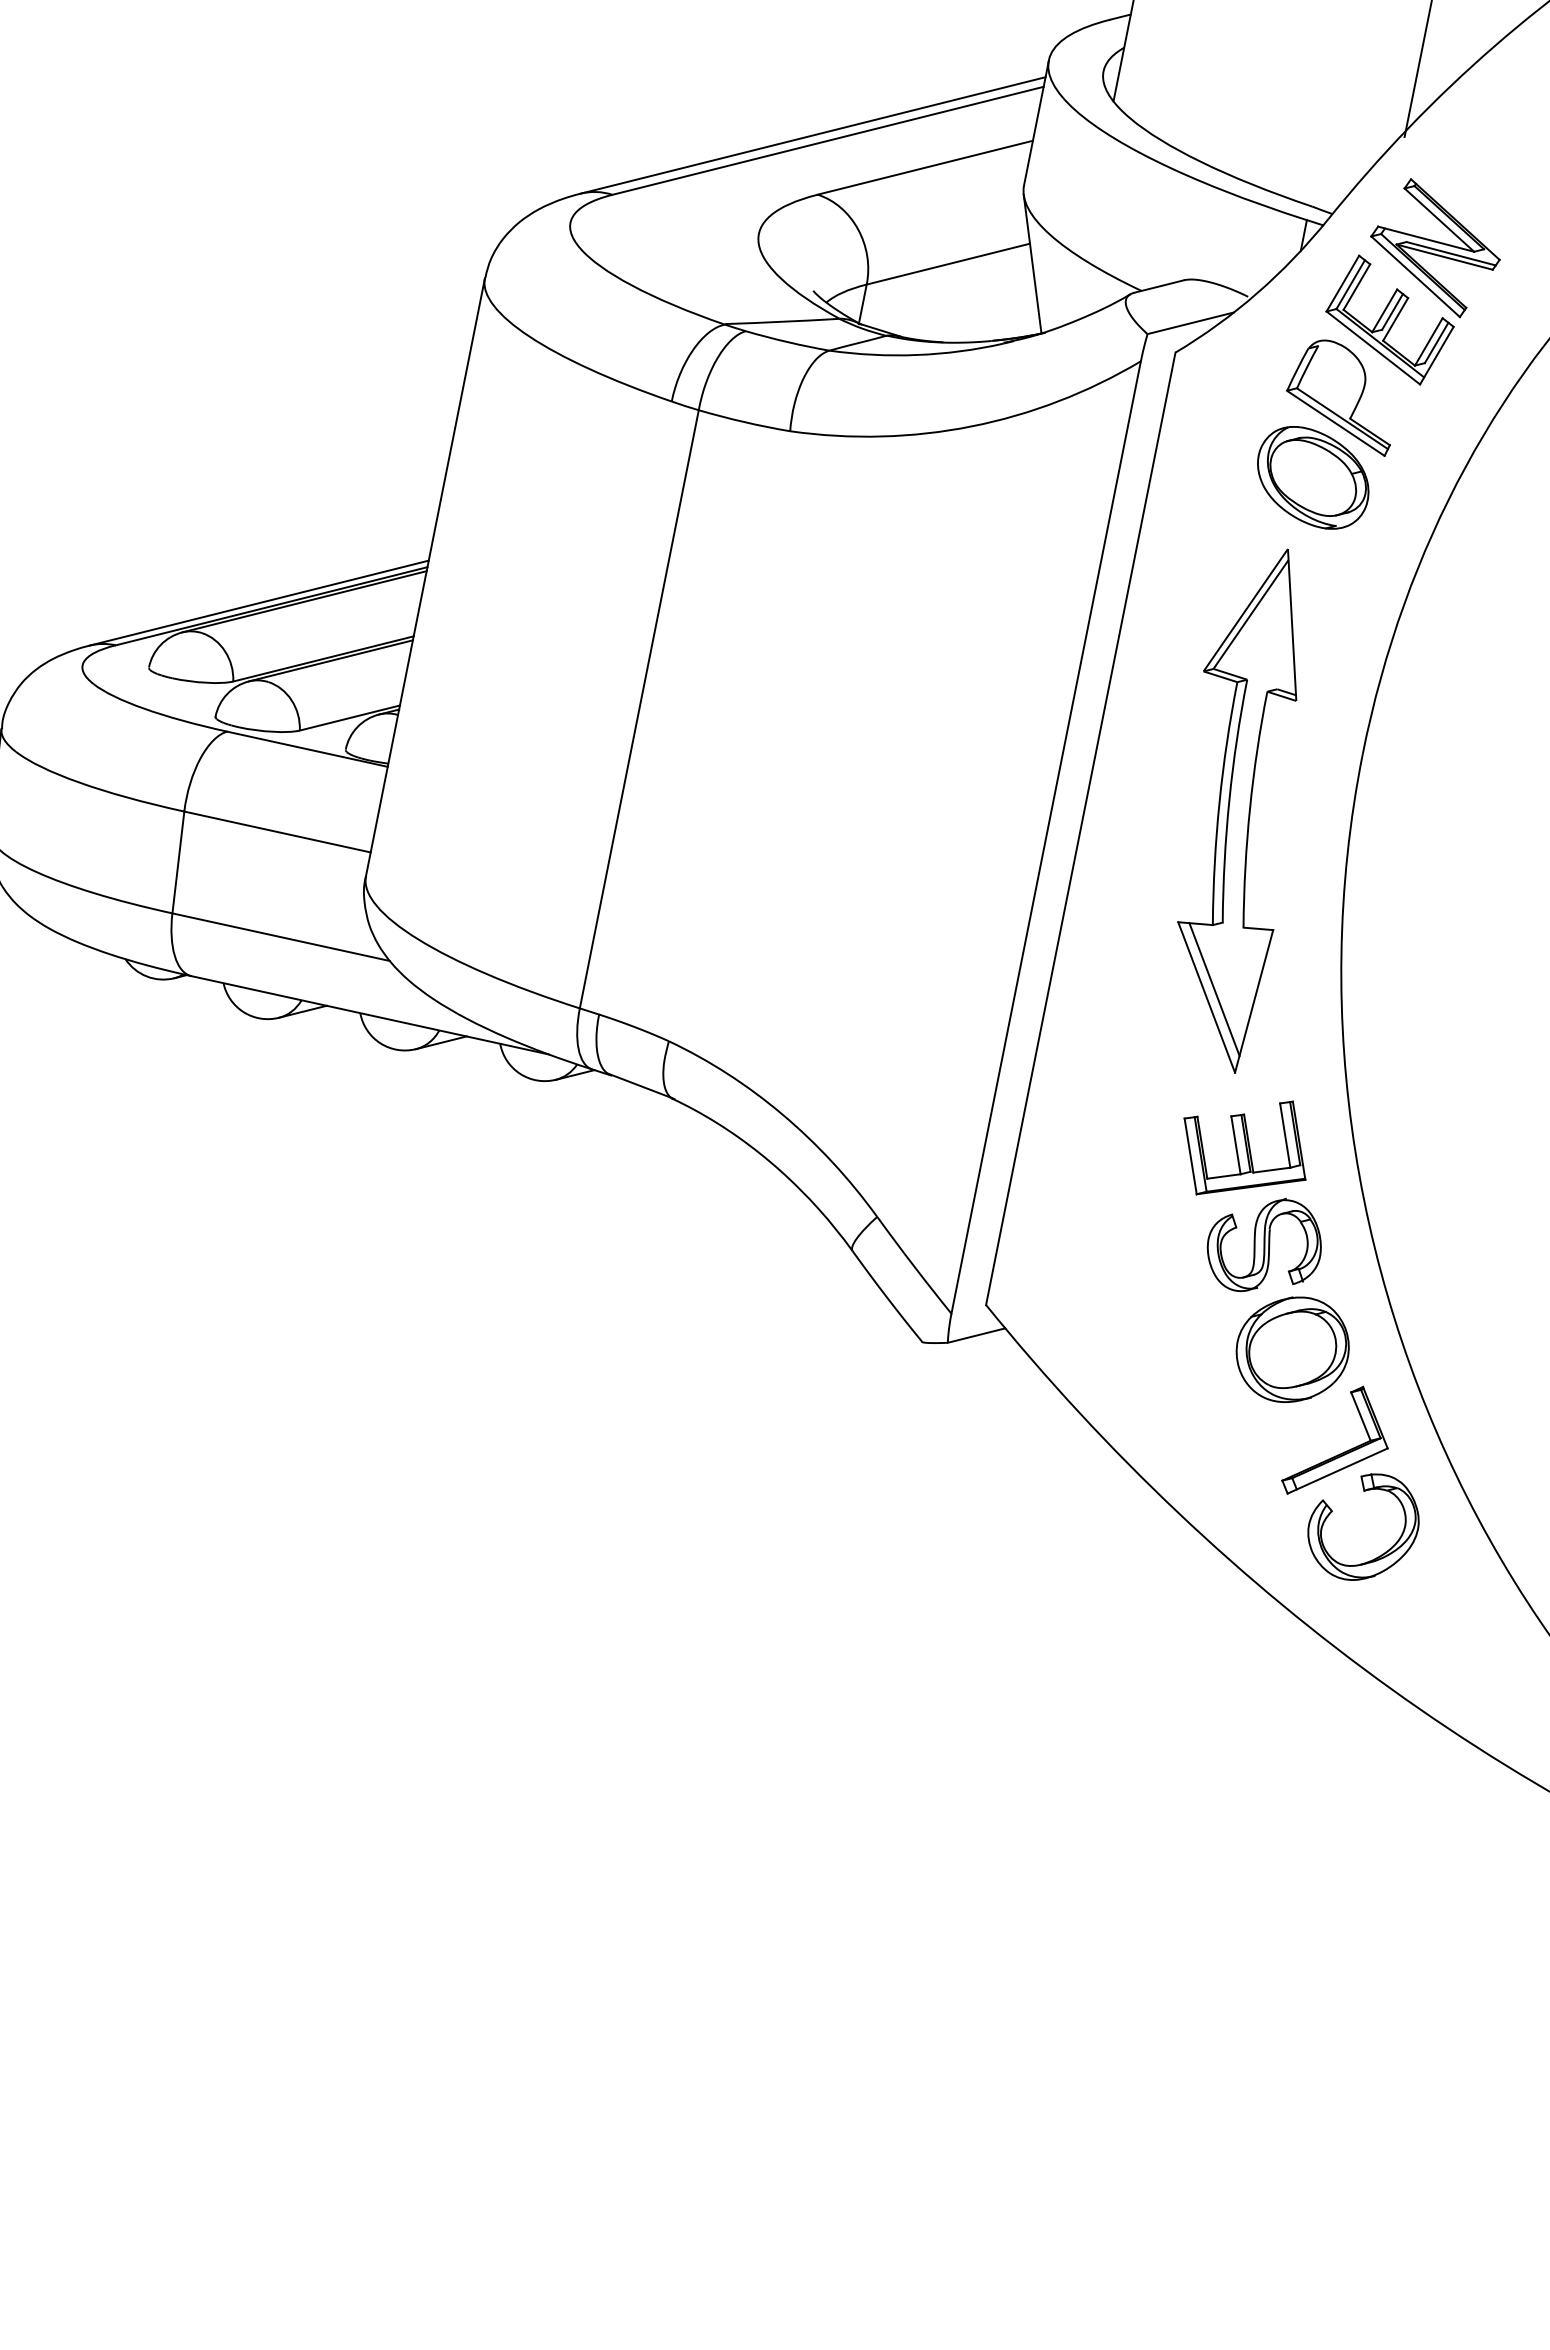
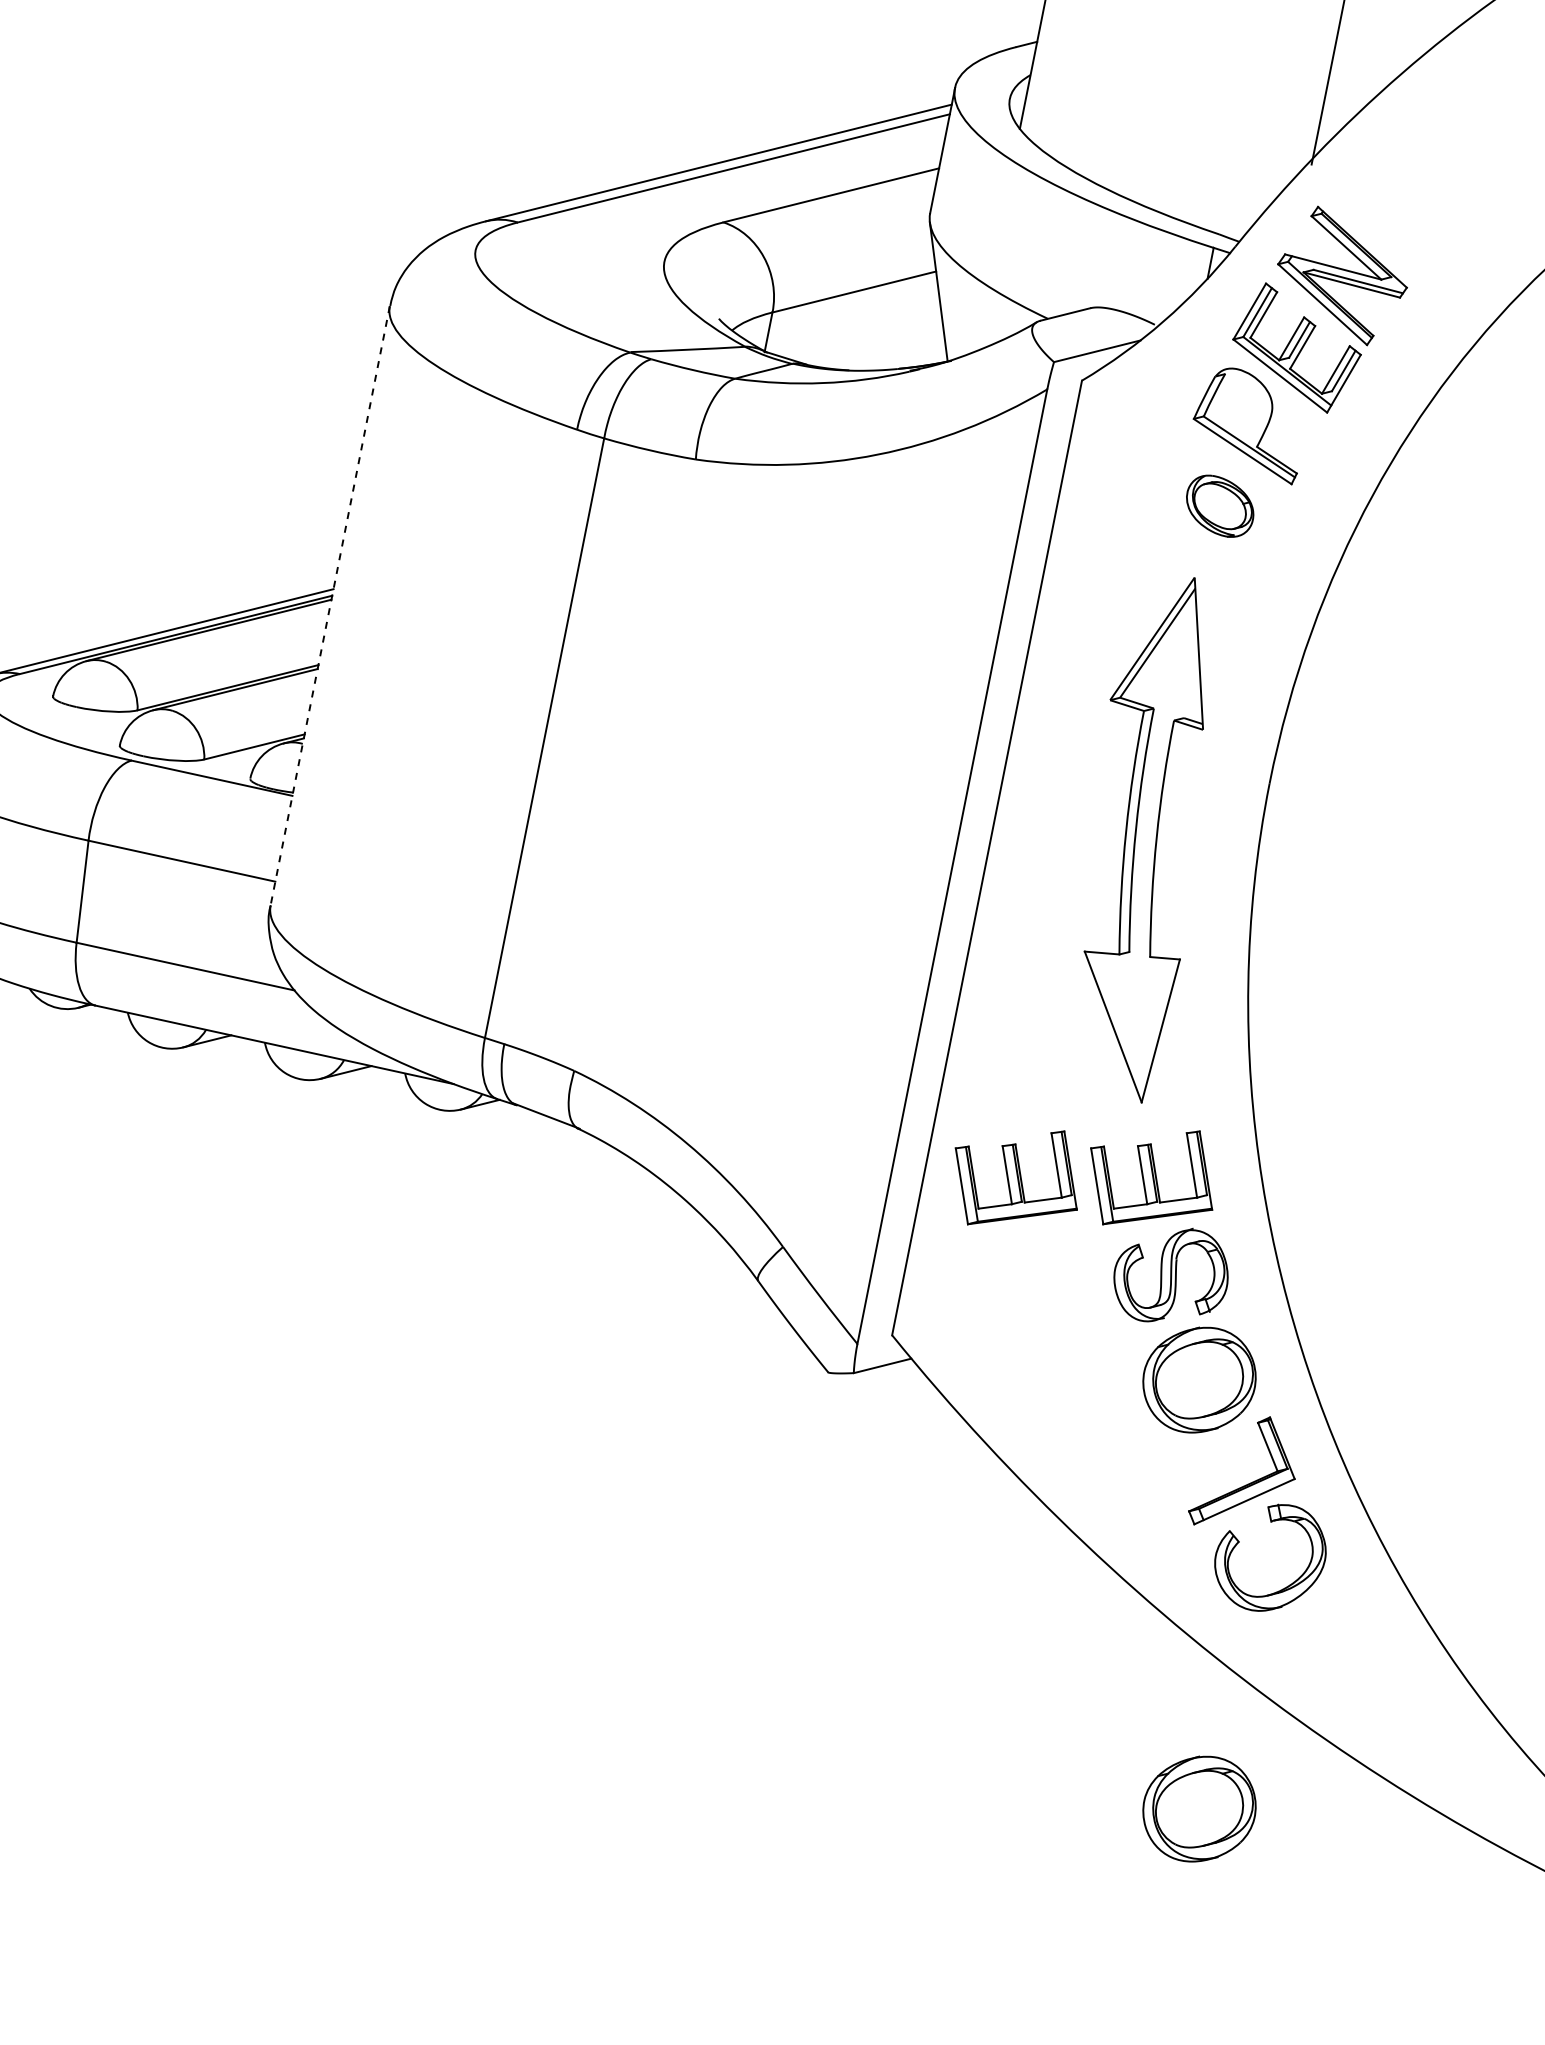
part: (1313, 477) -> (1220, 505), size x0.6
line: (425, 577) -> (330, 606), solid -> dashed
line: (1214, 989) -> (1121, 1019), removed
part: (1109, 1147) -> (1015, 1177), added
part: (1292, 1777) -> (1199, 1808), added

